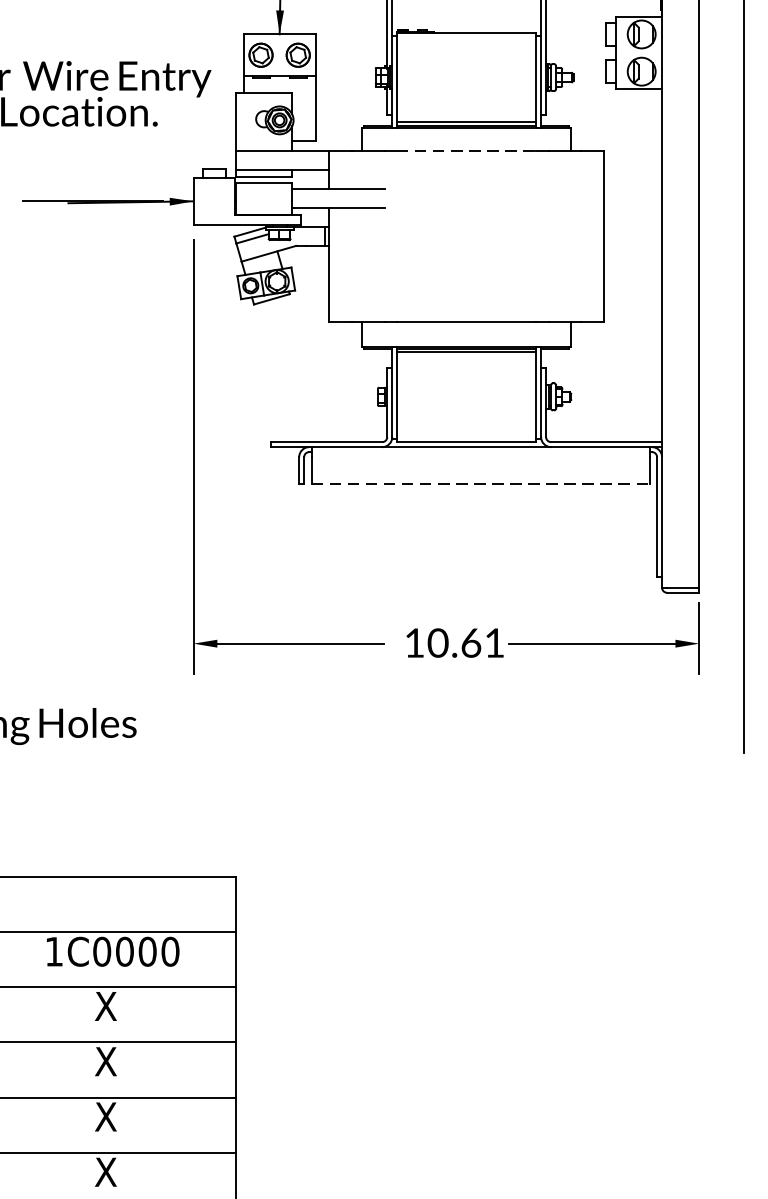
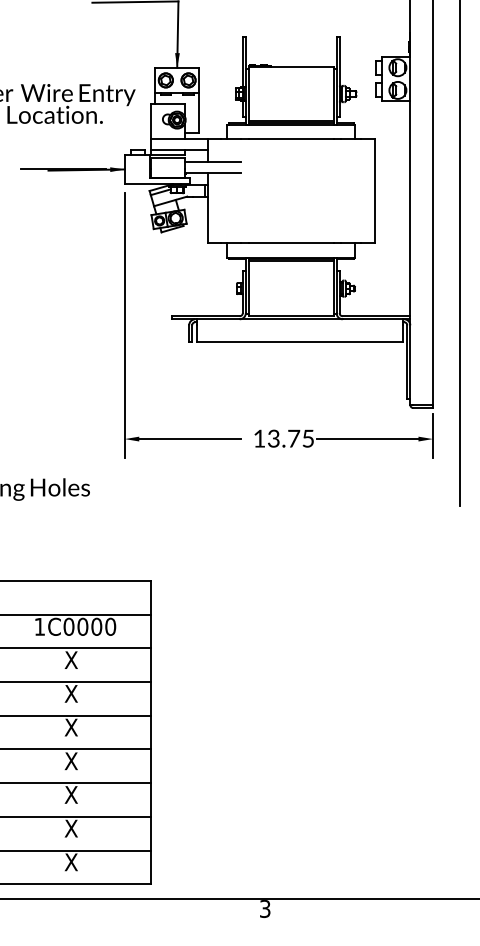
line: (467, 150) -> (291, 138), dashed -> solid
line: (480, 483) -> (299, 341), dashed -> solid
text: (465, 642) -> (290, 438), 10.61 -> 13.75

